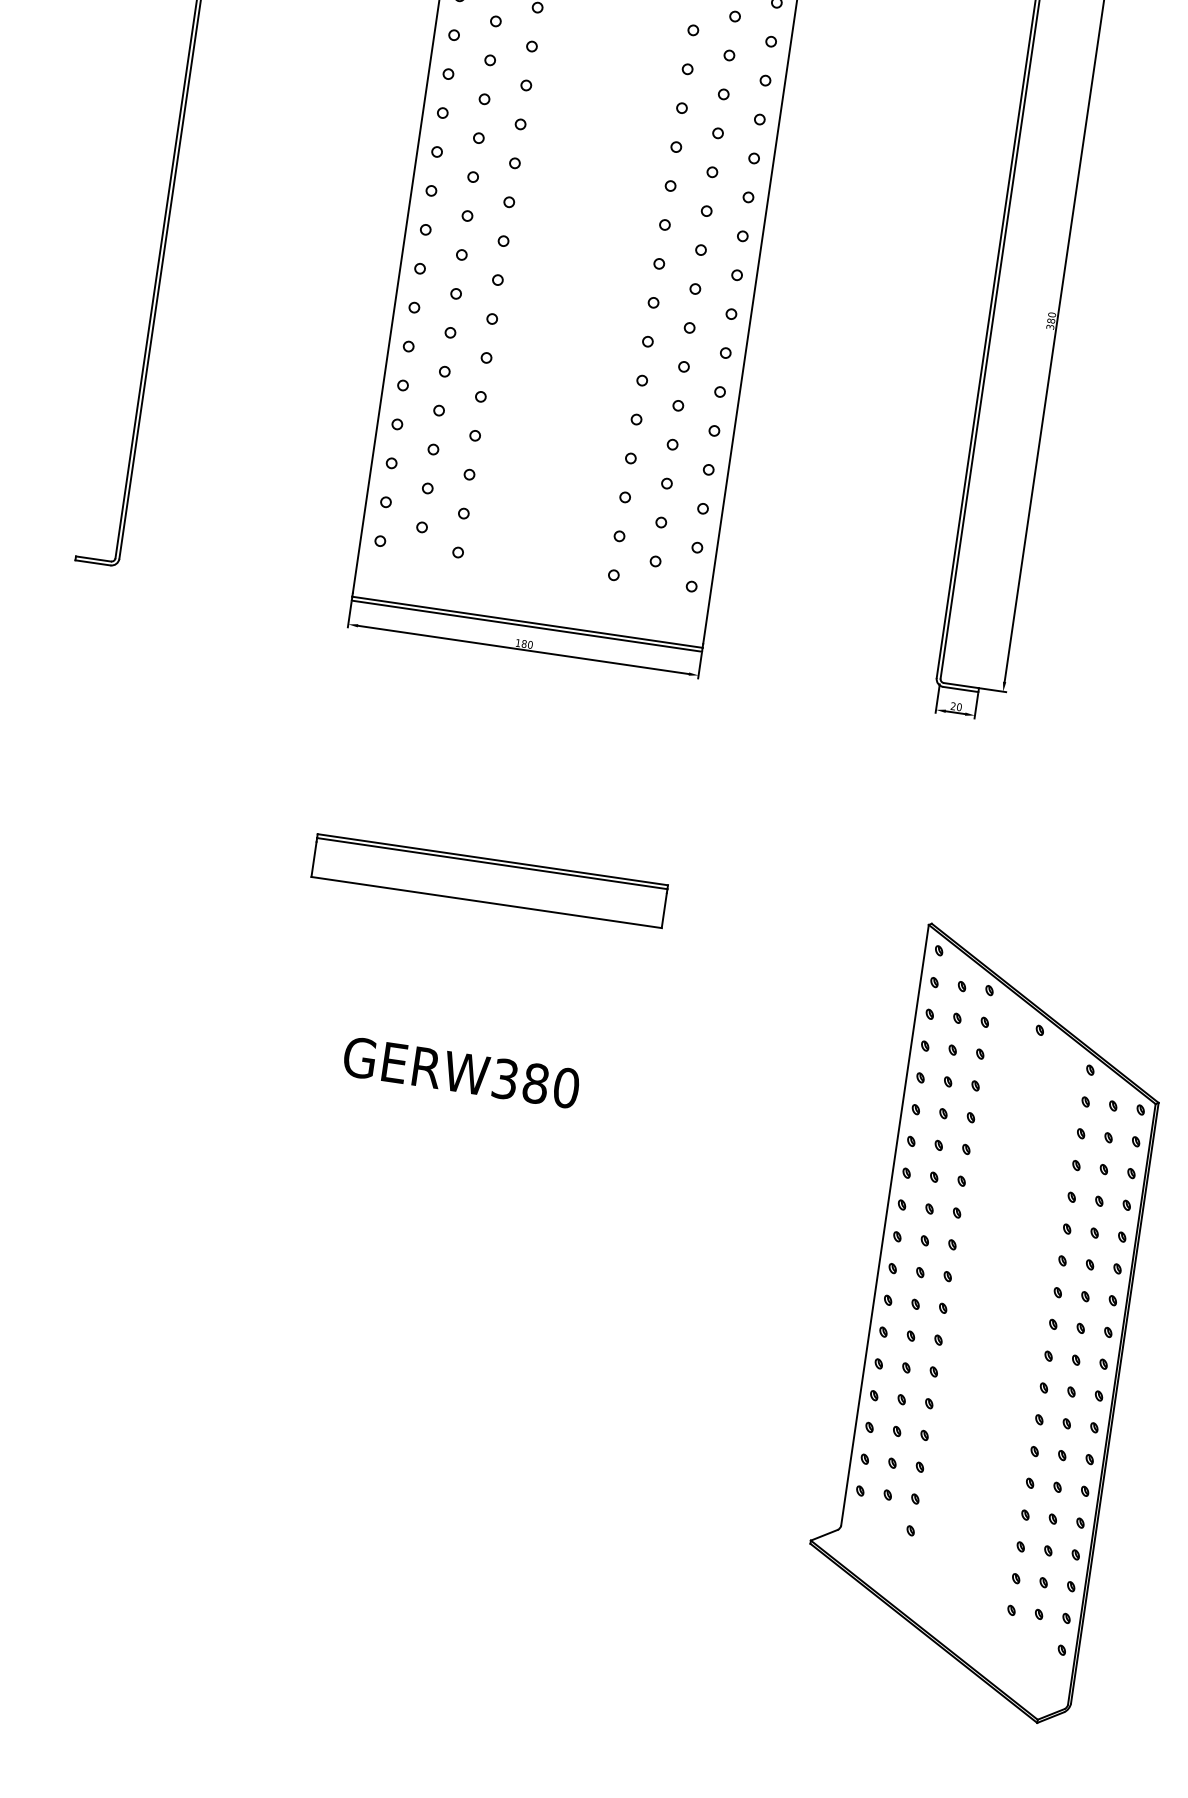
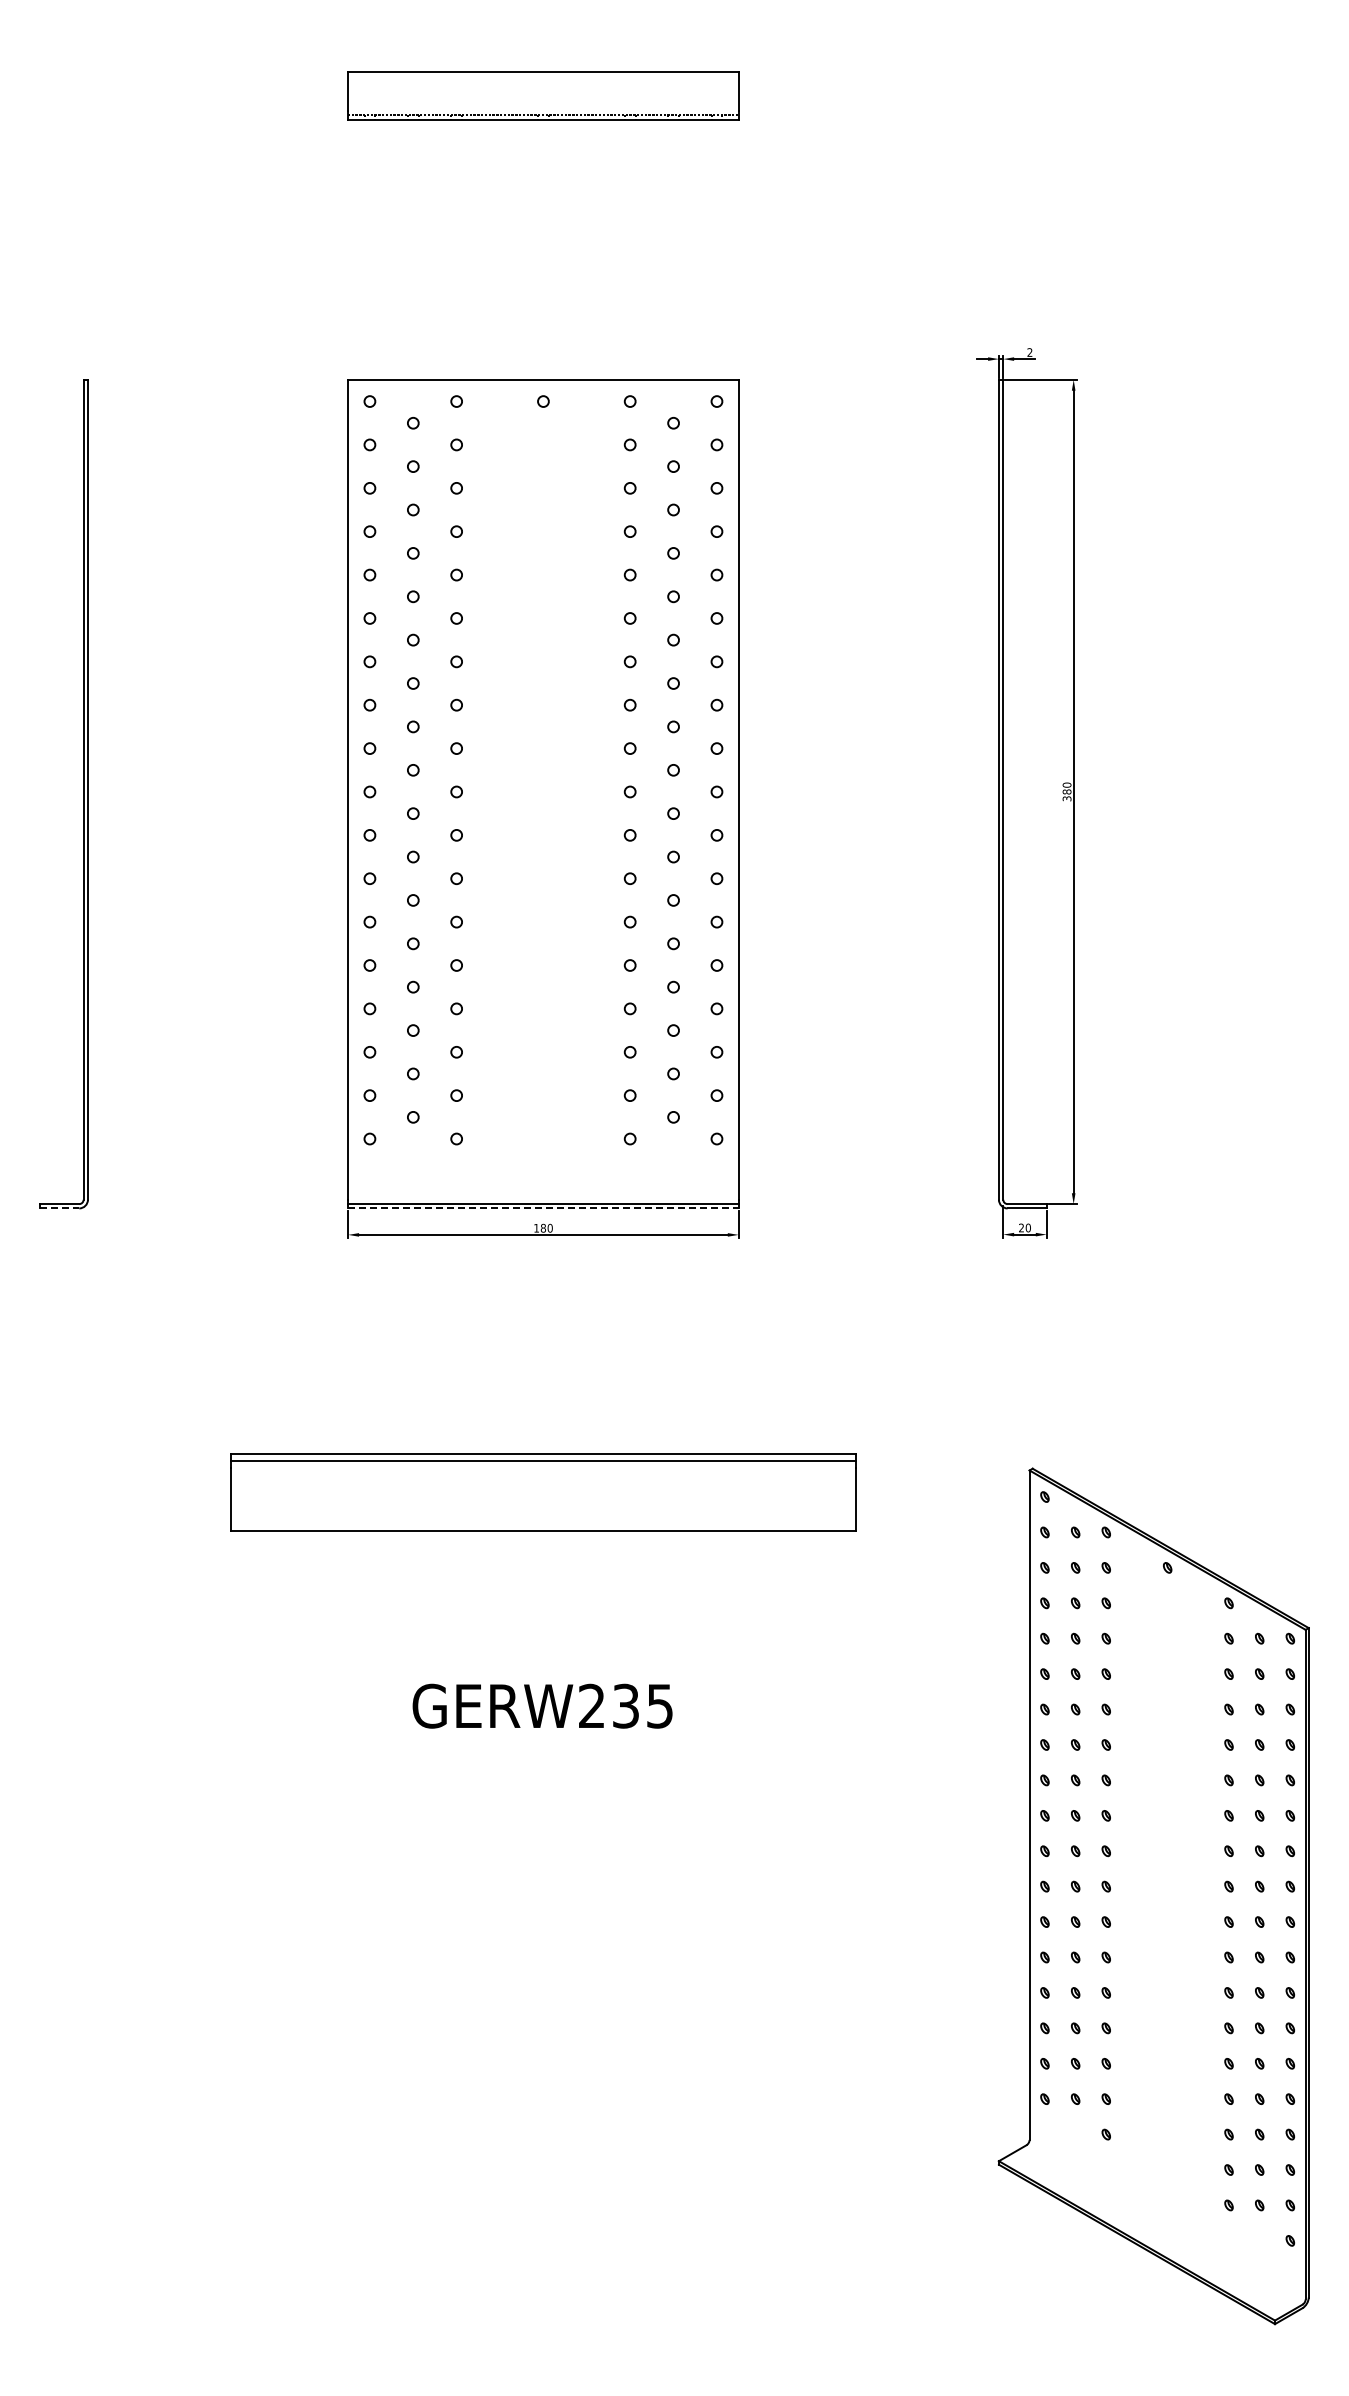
line: (92, 562) -> (59, 1208), solid -> dashed
line: (526, 626) -> (543, 1208), solid -> dashed
part: (489, 881) -> (543, 1492), size x1.6
text: (536, 1083) -> (626, 1705), GERW380 -> GERW235

